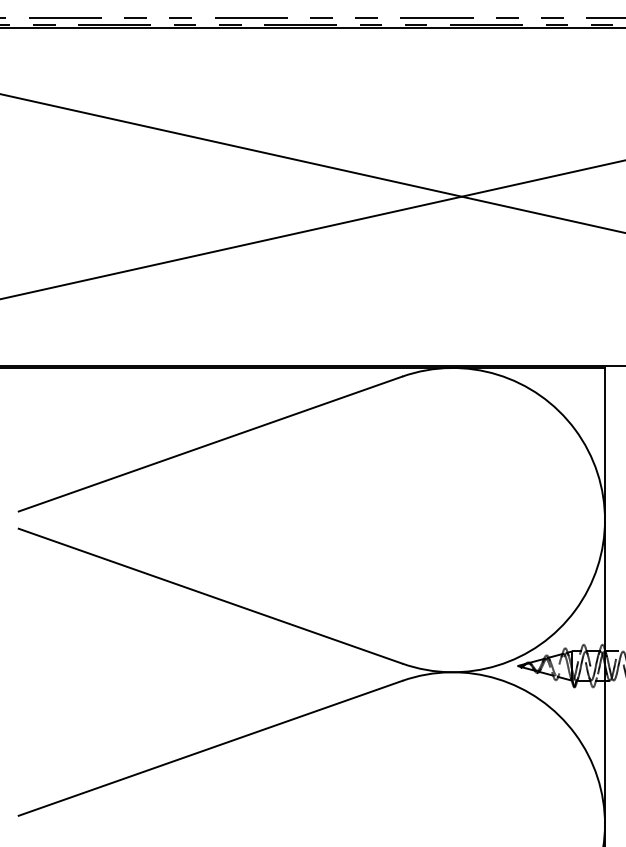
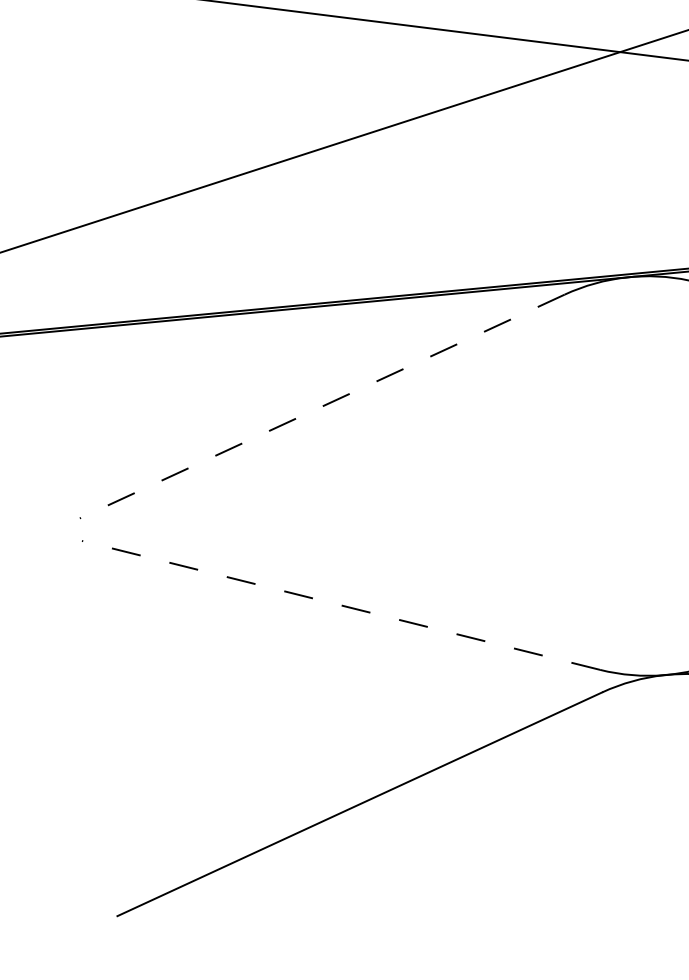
line: (210, 444) -> (322, 407), solid -> dashed
line: (210, 596) -> (341, 605), solid -> dashed

